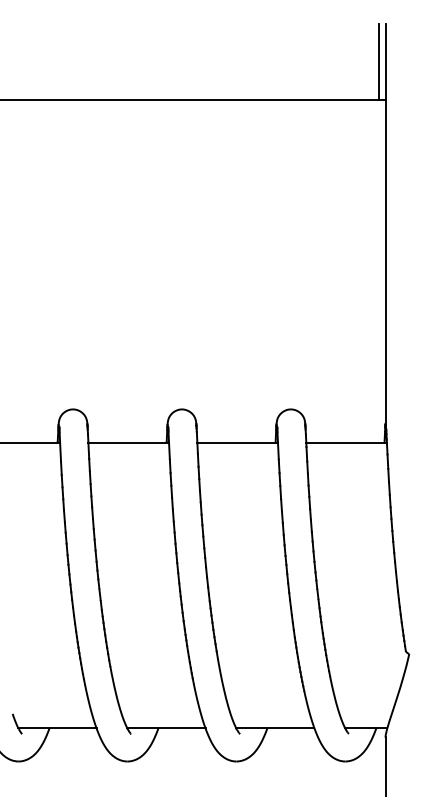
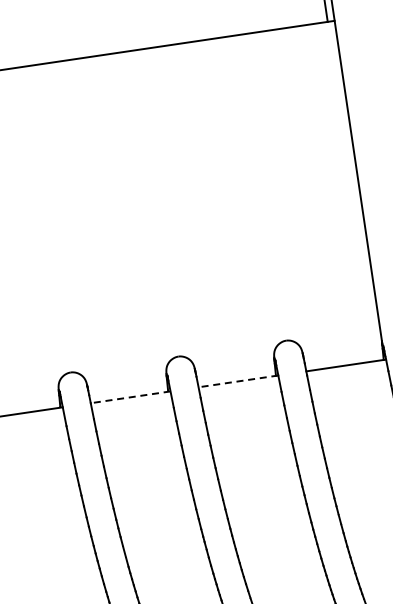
line: (128, 442) -> (130, 397), solid -> dashed
line: (237, 442) -> (238, 381), solid -> dashed

